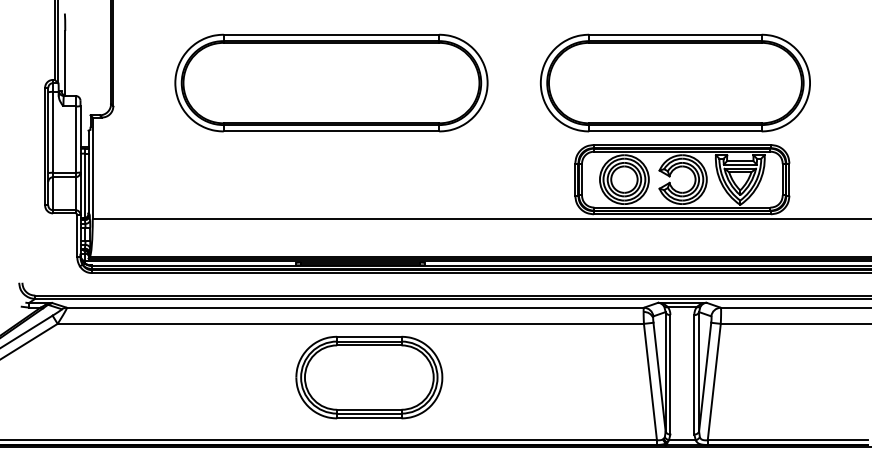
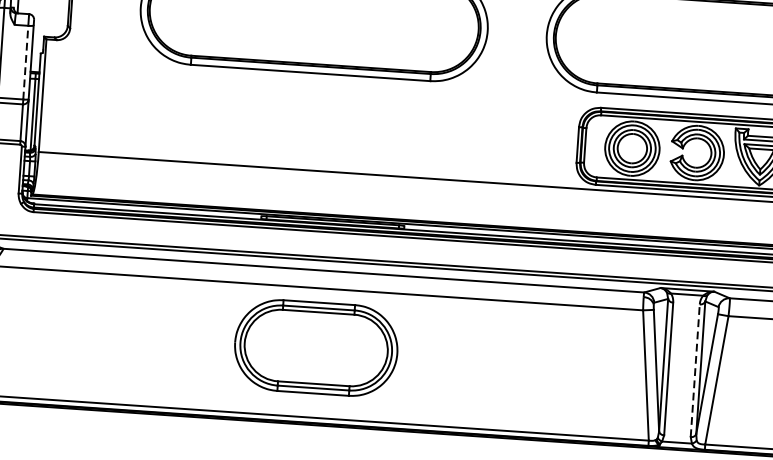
line: (75, 139) -> (25, 62), solid -> dashed
line: (694, 374) -> (695, 370), solid -> dashed
part: (369, 377) -> (316, 347), moved

